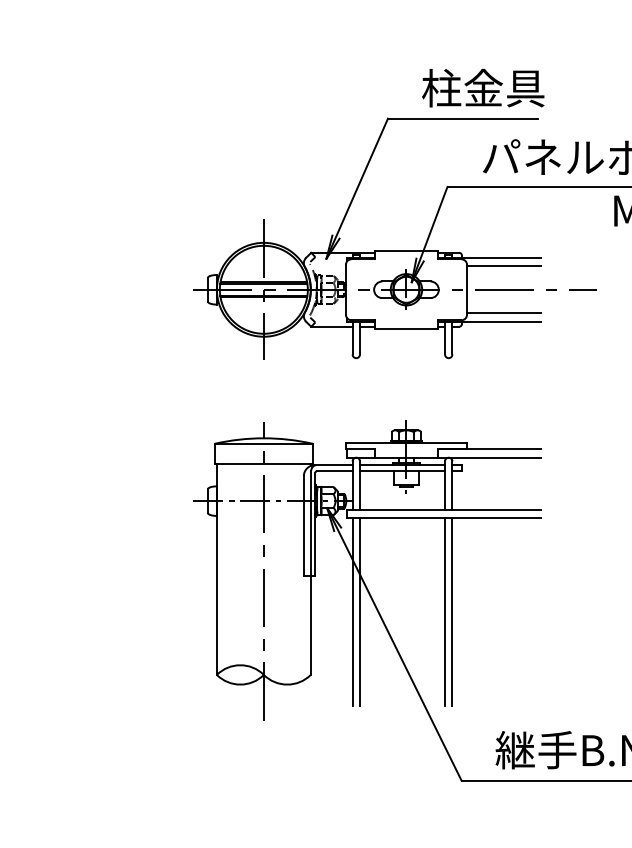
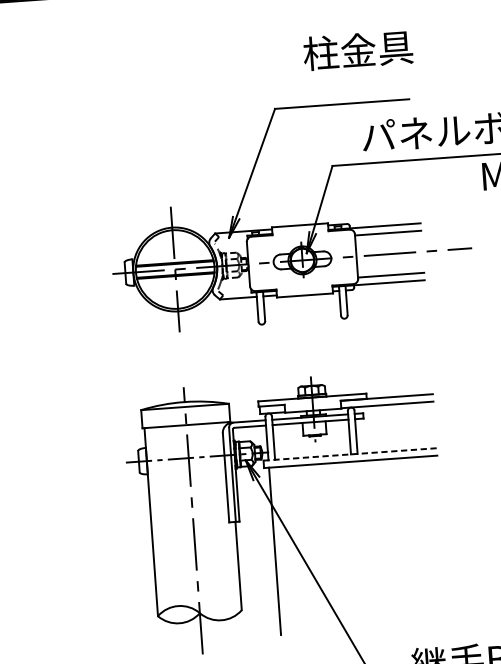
text: (483, 87) -> (358, 49), moved
line: (444, 509) -> (350, 454), solid -> dashed
line: (359, 611) -> (281, 550), removed
line: (445, 611) -> (357, 544), removed
line: (452, 611) -> (364, 544), removed

